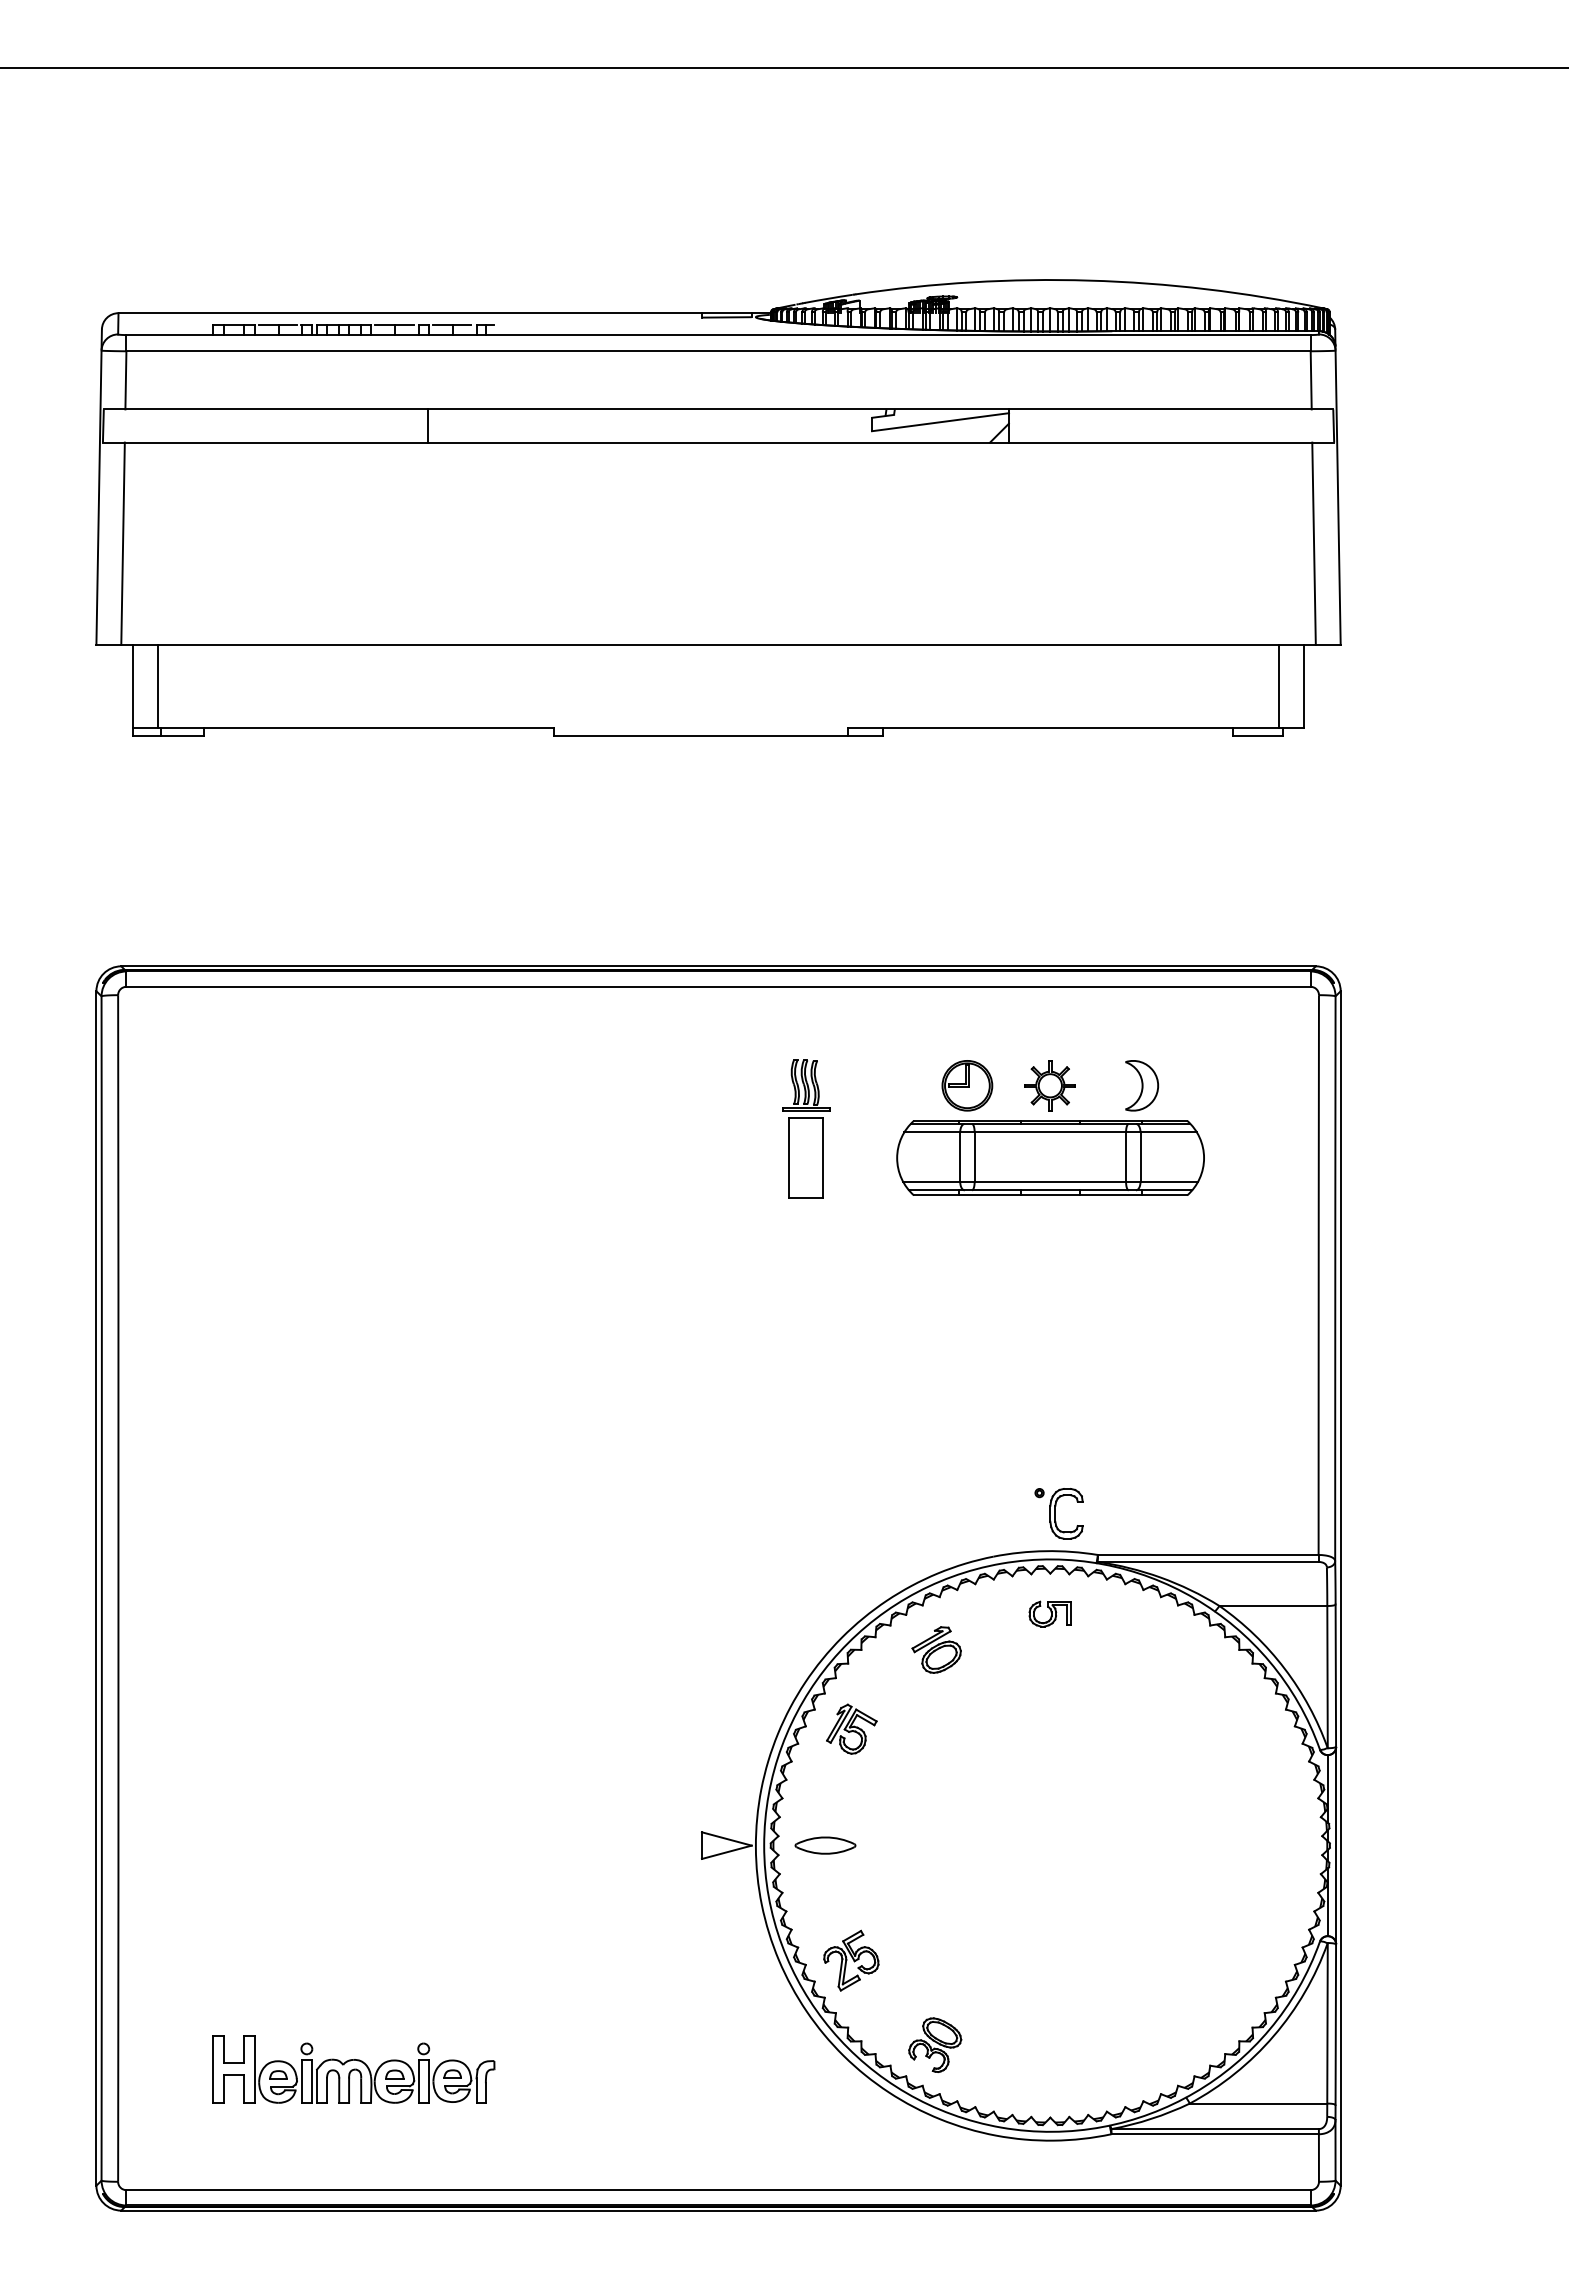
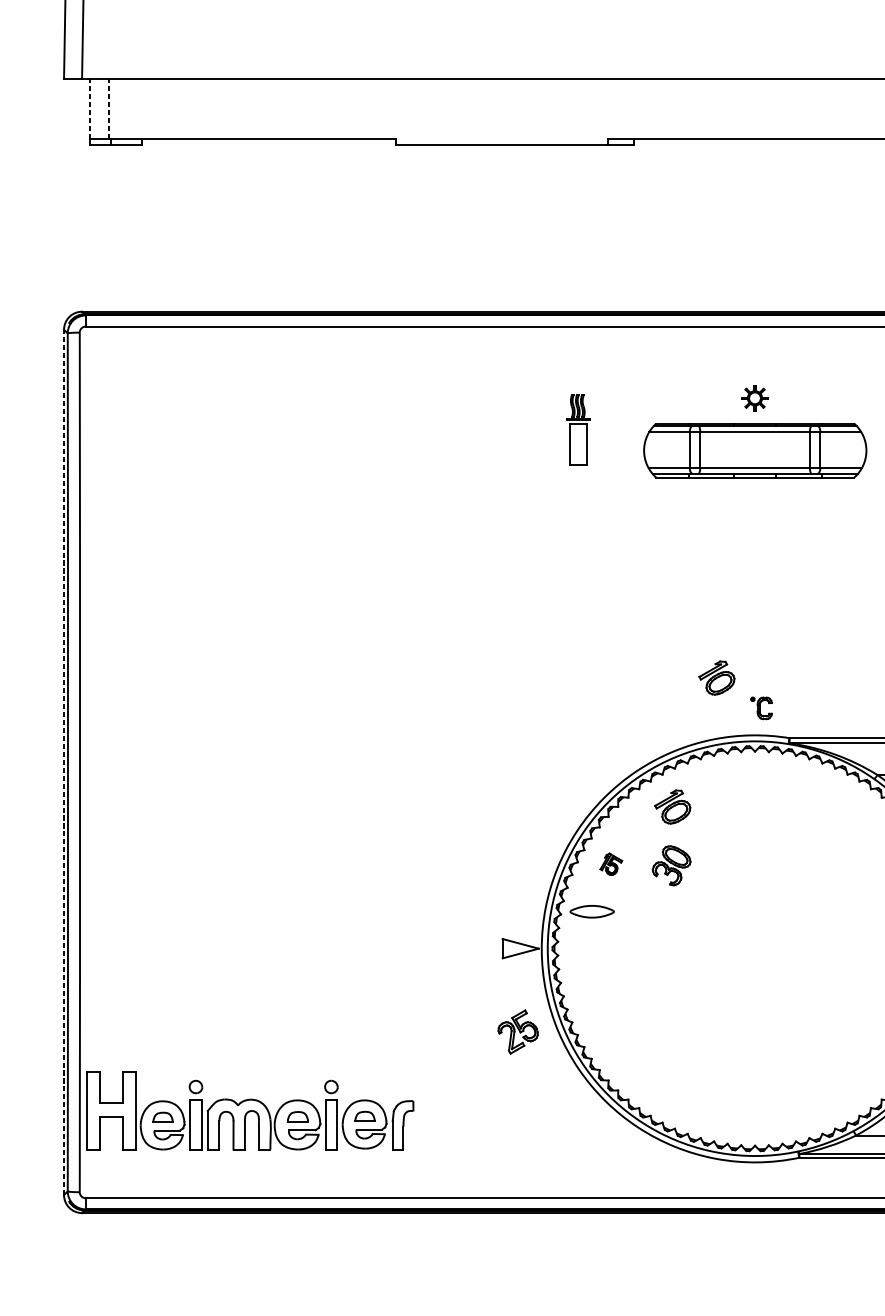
line: (132, 685) -> (90, 108), solid -> dashed
line: (157, 685) -> (108, 108), solid -> dashed
part: (967, 1085) -> (695, 398), removed
part: (1049, 1085) -> (754, 398), size x0.7
part: (1141, 1085) -> (821, 398), removed
part: (806, 1128) -> (578, 429), size x0.7
part: (997, 1471) -> (716, 677), added
part: (1058, 1513) -> (760, 708), size x0.6
line: (96, 1587) -> (64, 761), solid -> dashed
part: (1049, 1613) -> (754, 780), removed
part: (851, 1728) -> (611, 863), size x0.6
part: (825, 1845) -> (592, 911), moved
part: (851, 1960) -> (518, 1031), moved
part: (935, 2044) -> (671, 865), moved
part: (353, 2069) -> (250, 1110), size x1.6

